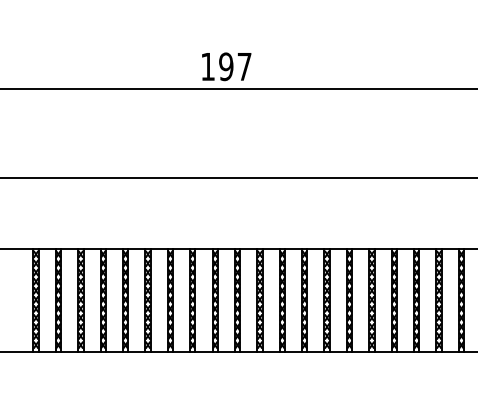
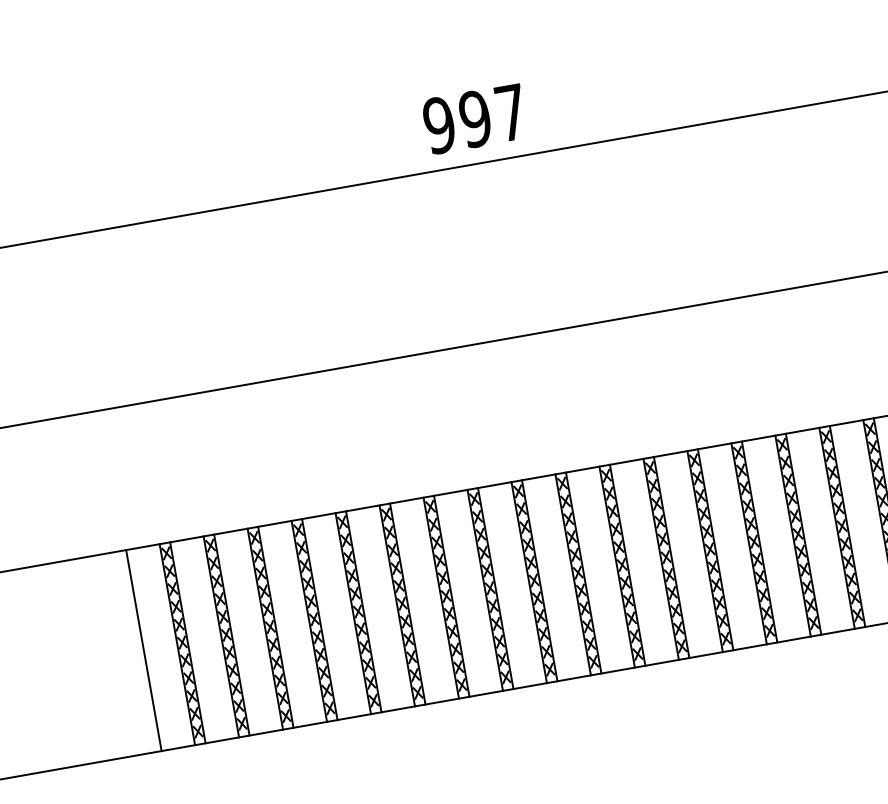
text: (207, 66) -> (438, 124), 197 -> 997
line: (16, 300) -> (144, 650), added

